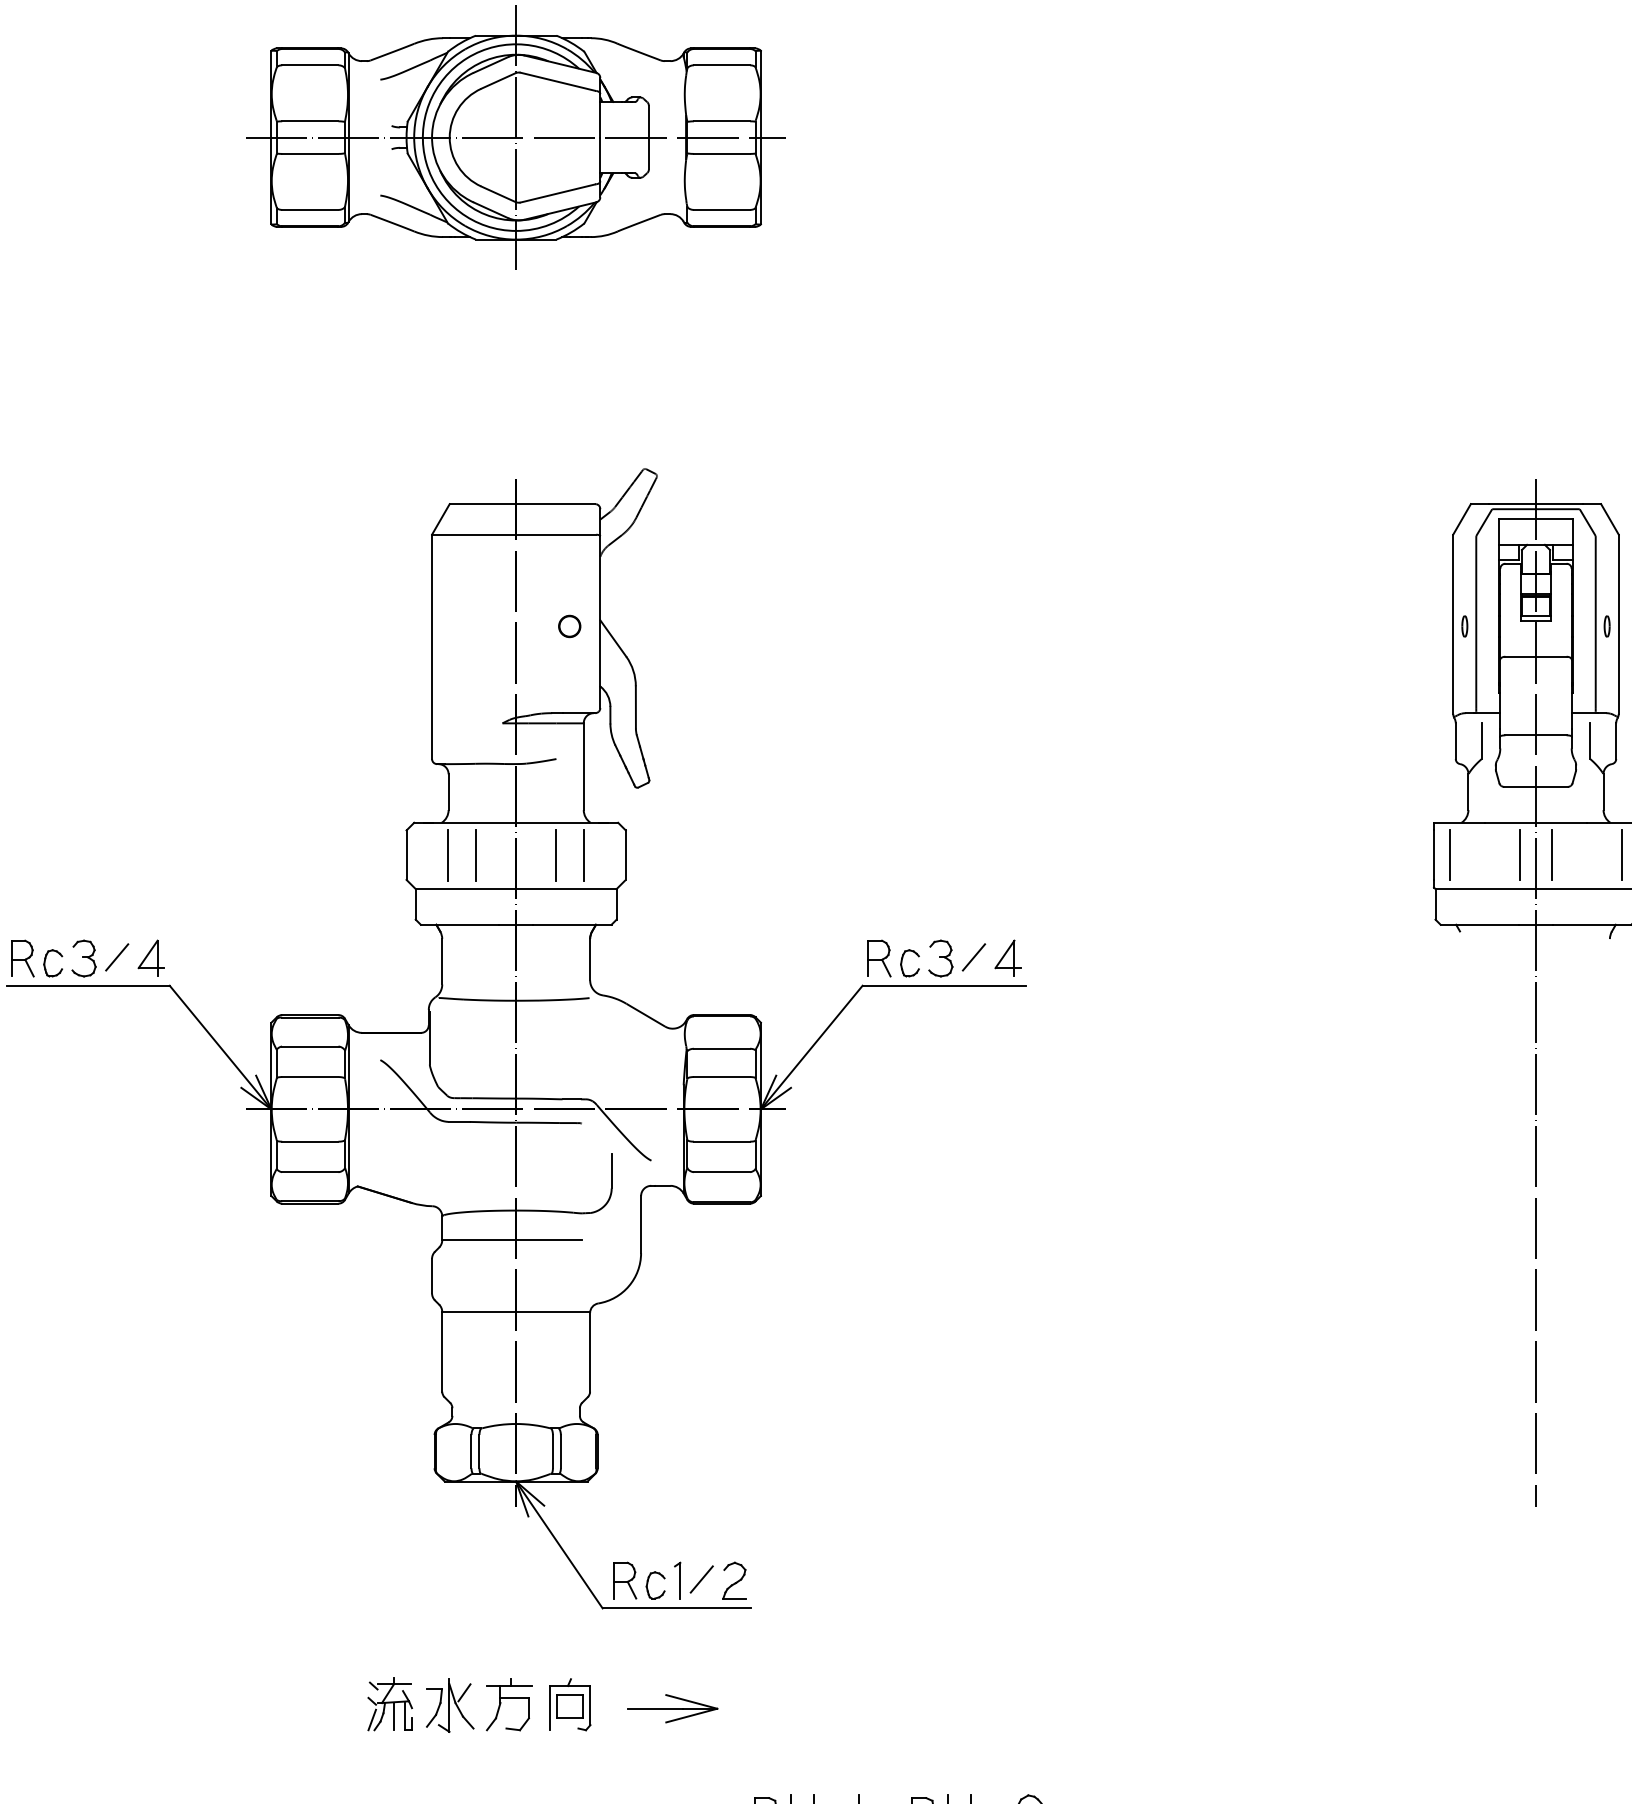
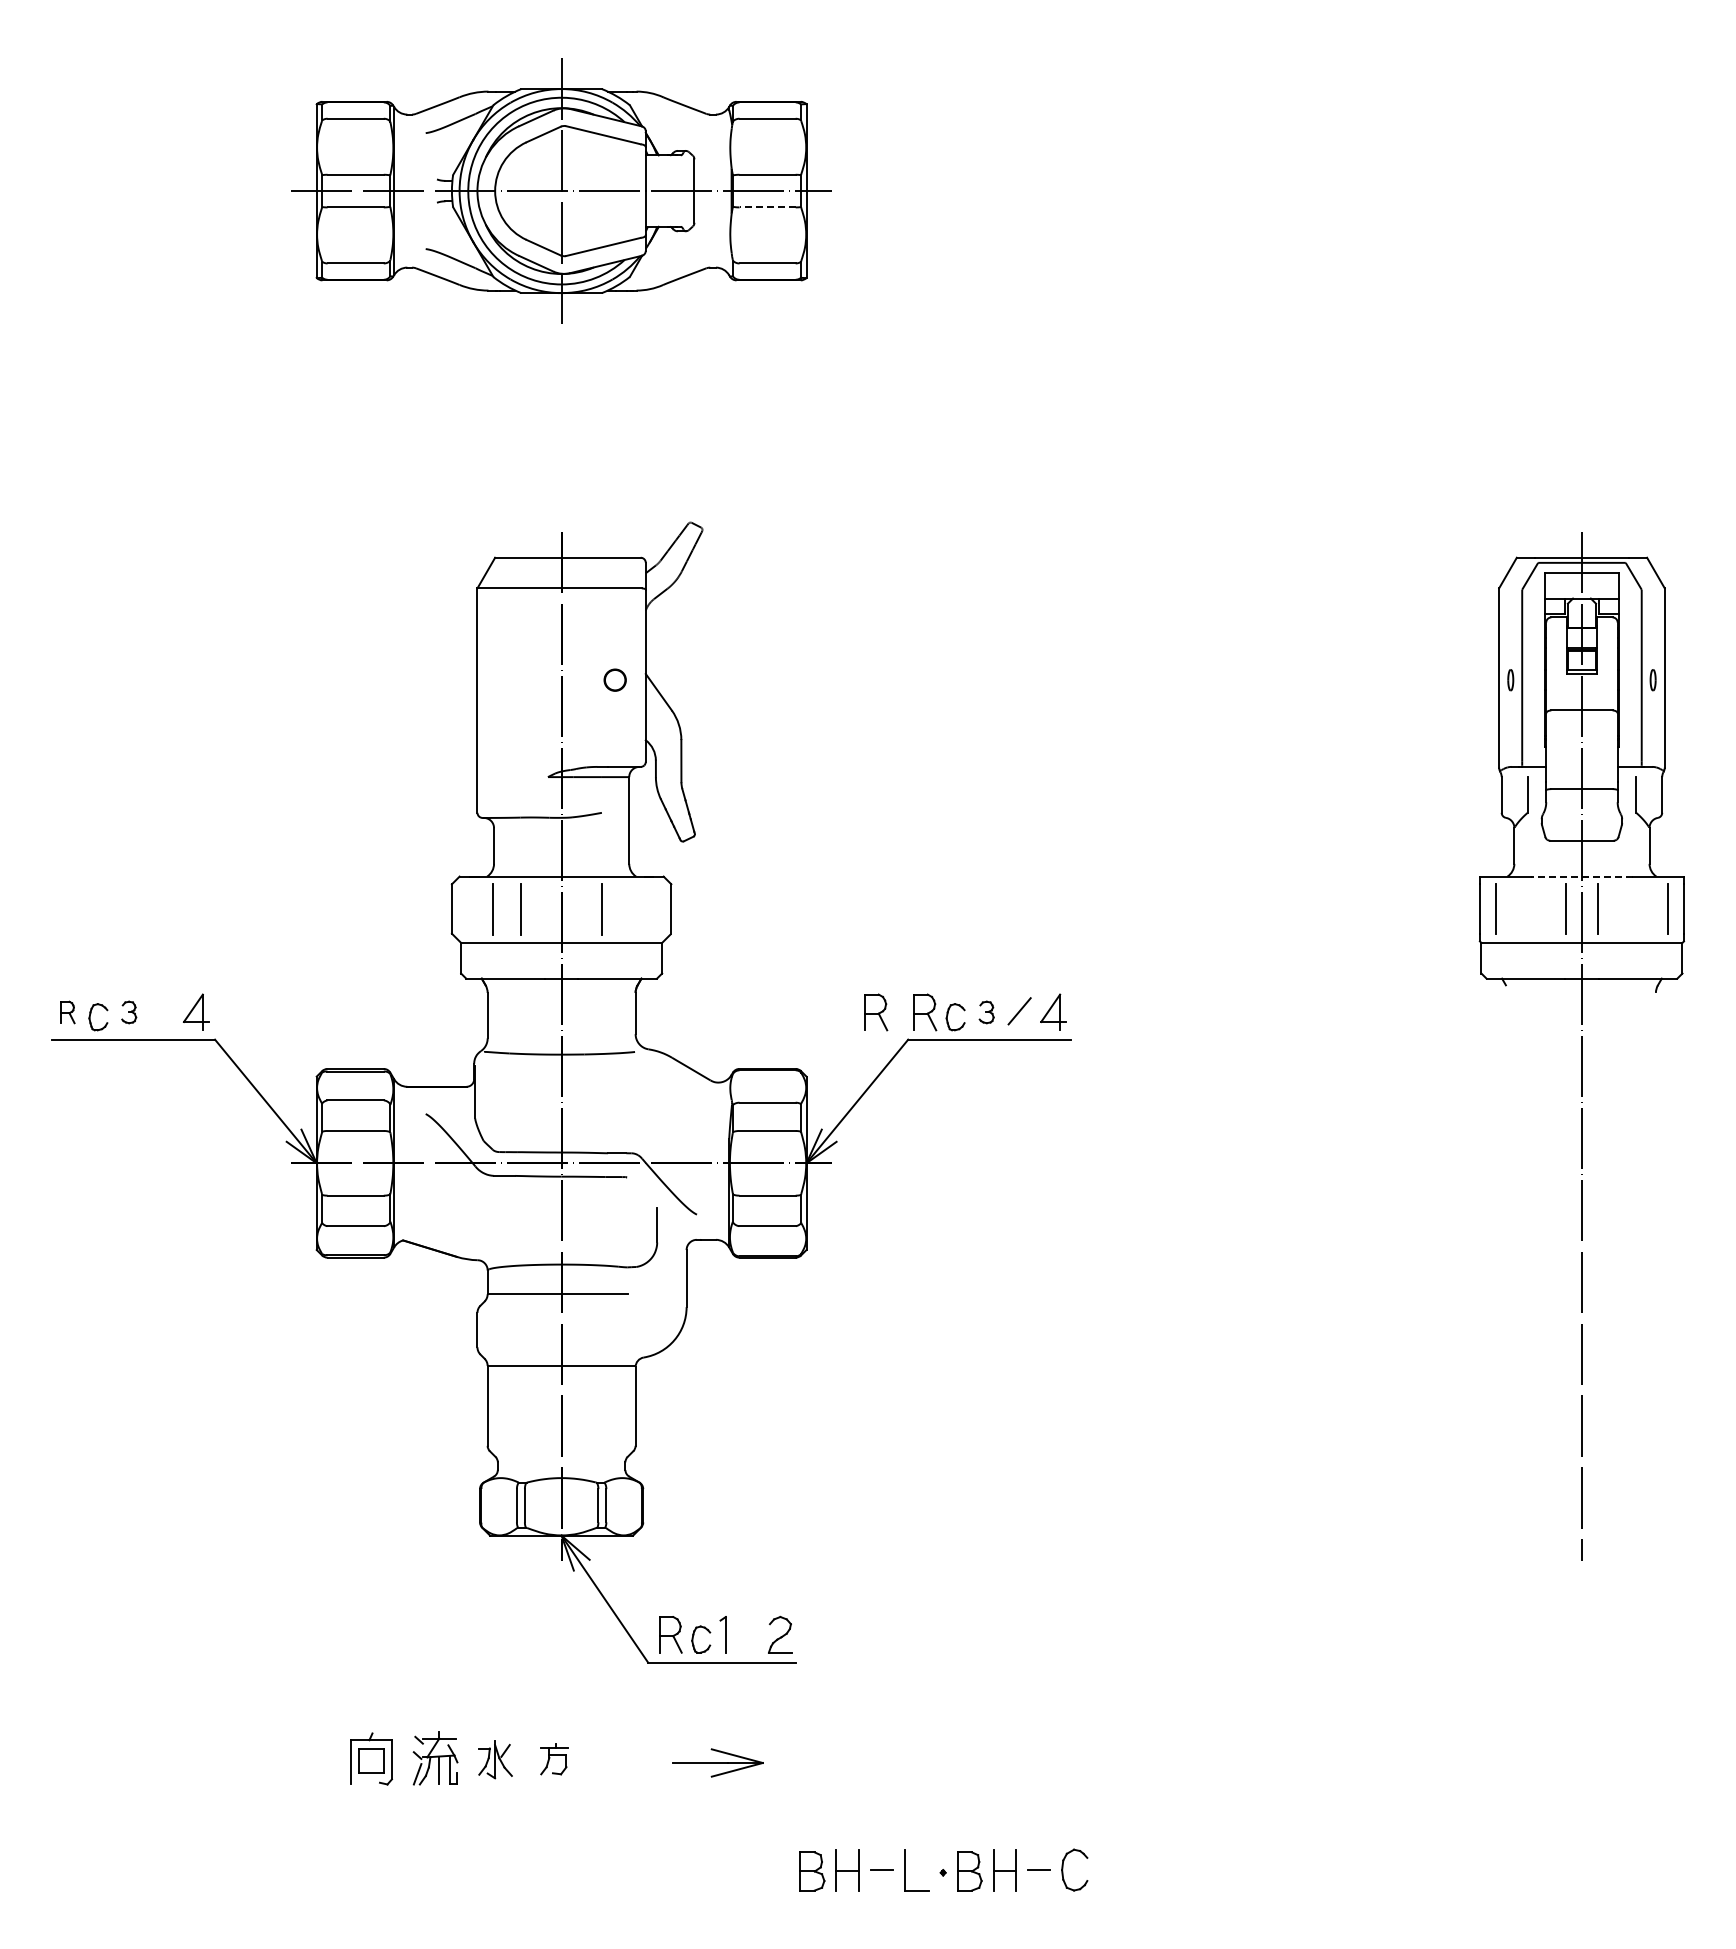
line: (721, 154) -> (767, 207), solid -> dashed
line: (1535, 822) -> (1581, 876), solid -> dashed
line: (584, 855) -> (629, 909), removed
line: (117, 957) -> (162, 1011), removed
part: (22, 958) -> (67, 1012), size x0.6
part: (83, 958) -> (128, 1012), size x0.6
part: (830, 958) -> (876, 1012), added
part: (940, 958) -> (986, 1012), size x0.6
line: (701, 1579) -> (747, 1633), removed
part: (509, 1704) -> (554, 1758), size x0.6
part: (570, 1704) -> (371, 1758), moved
part: (450, 1705) -> (495, 1759), size x0.7

